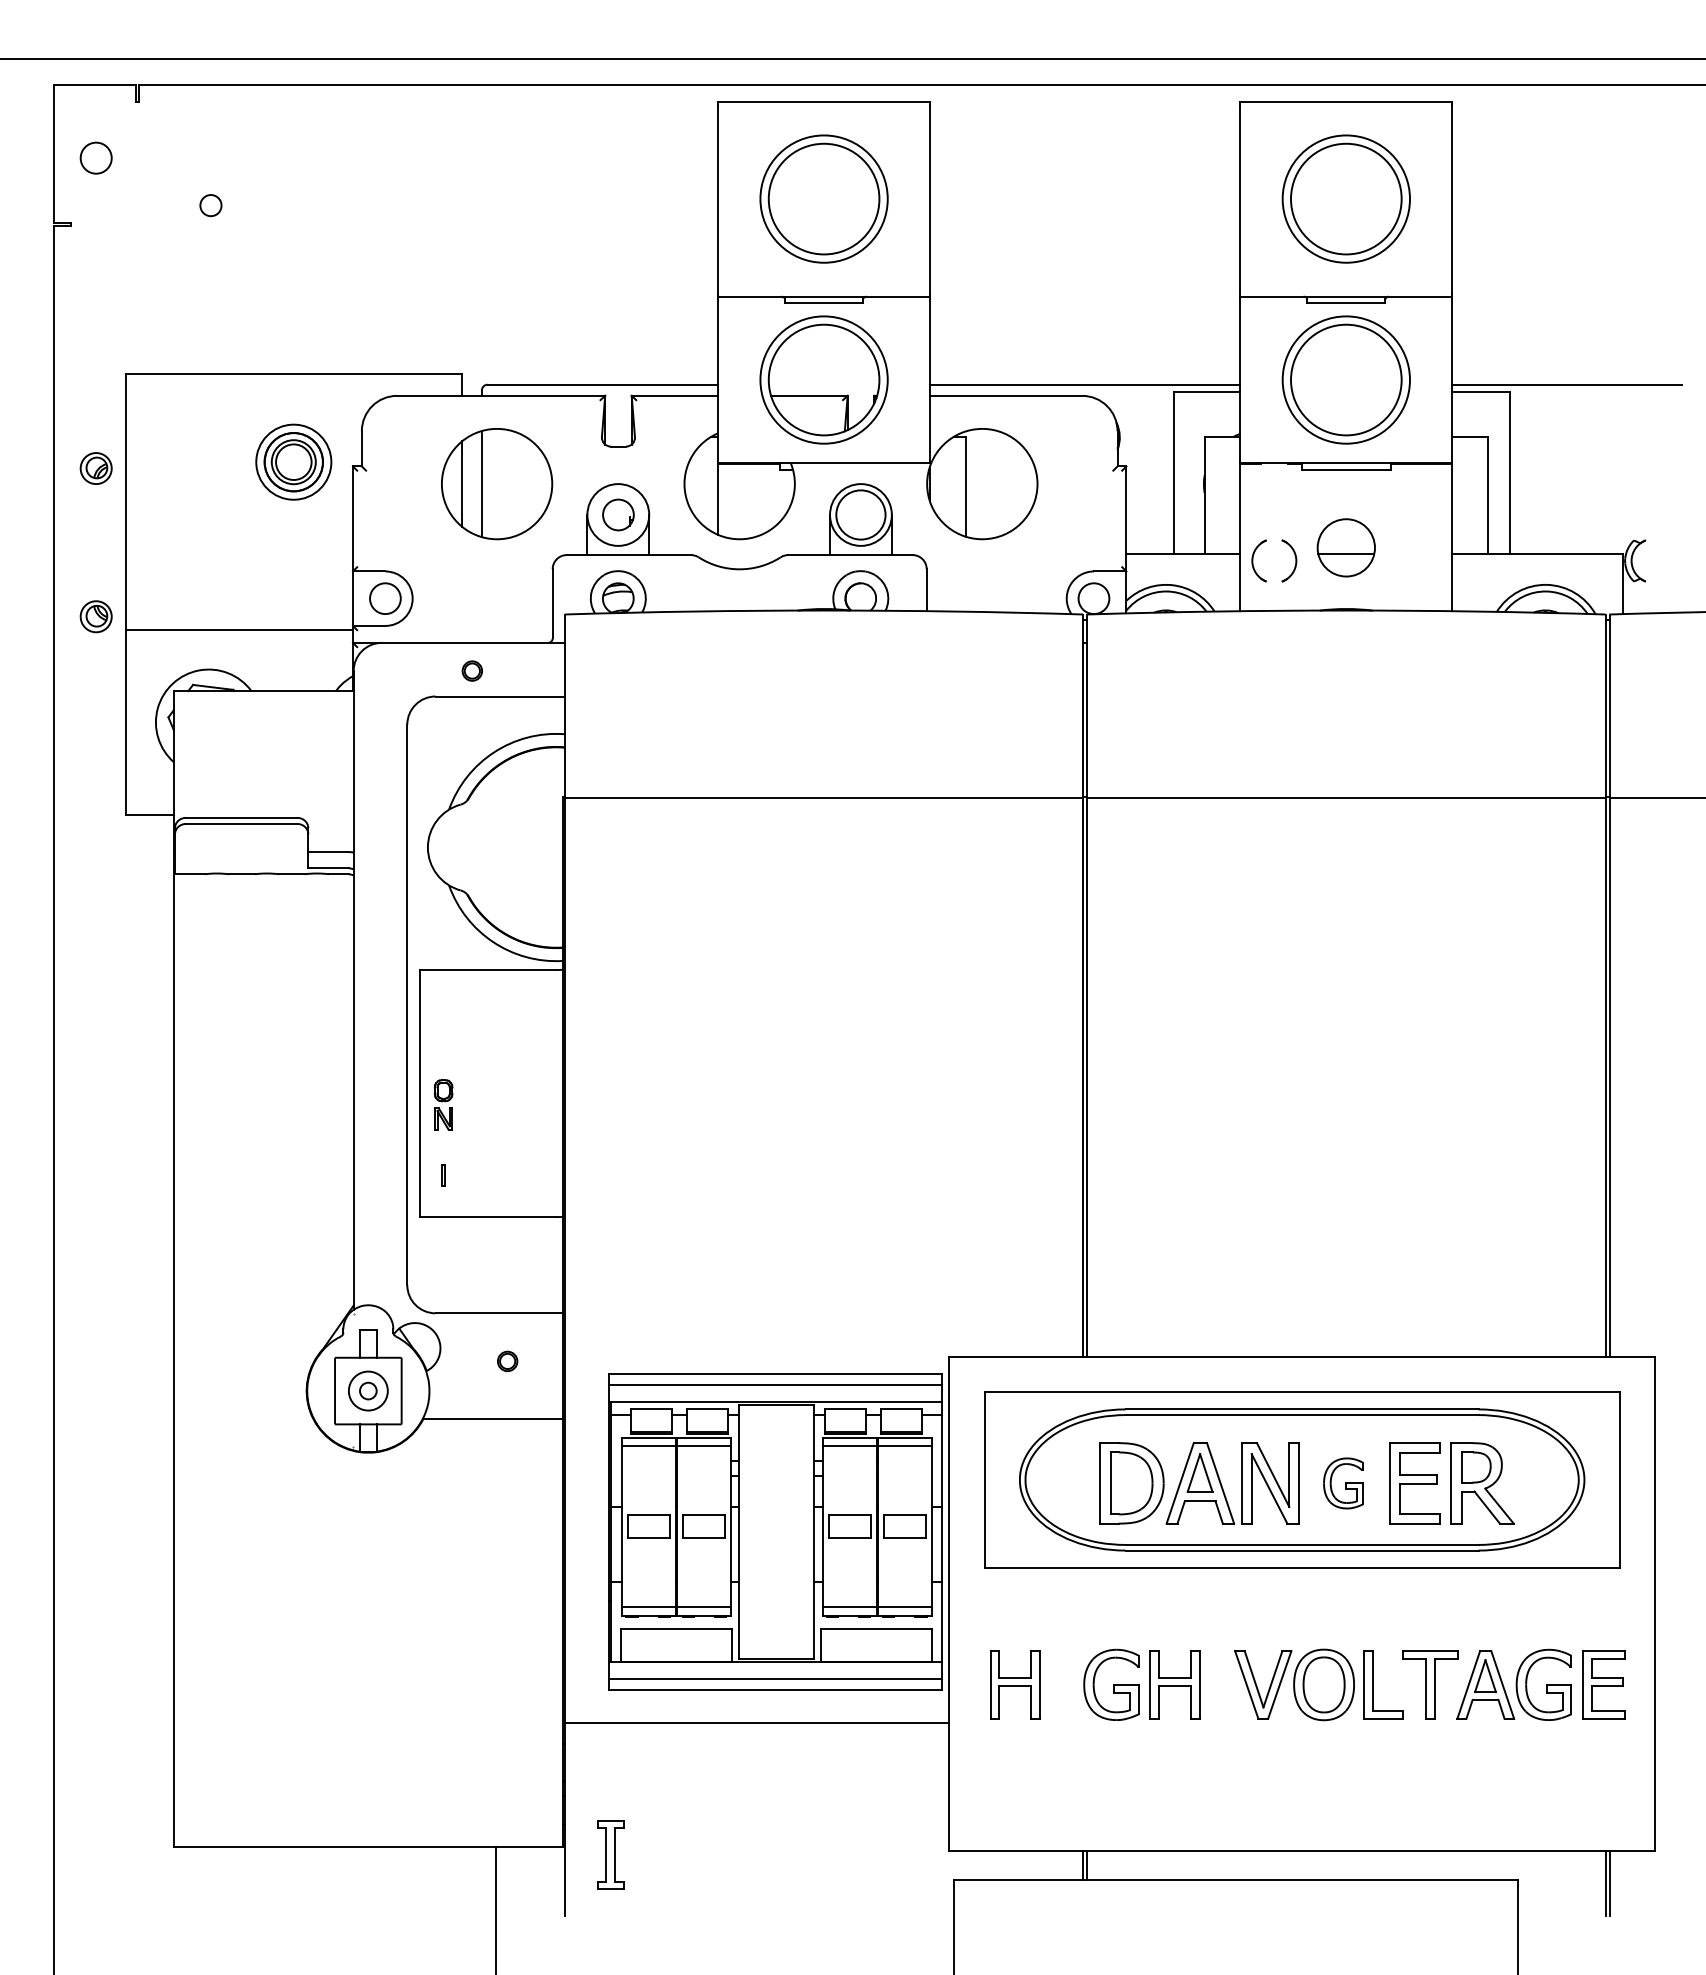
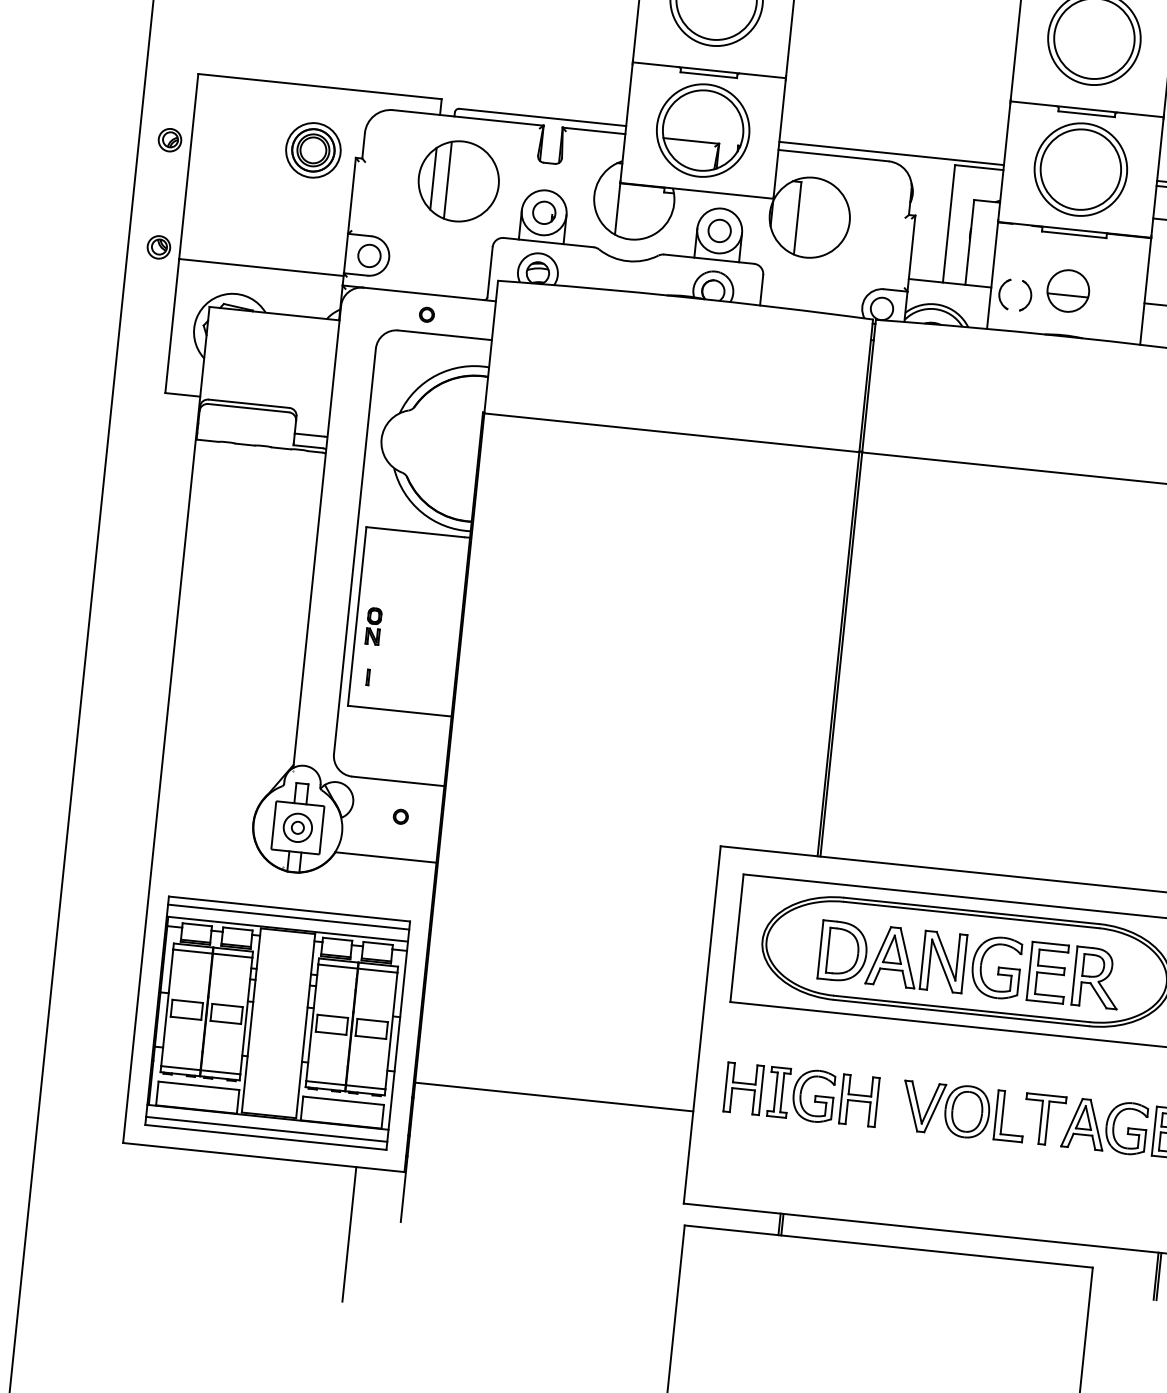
circle: (860, 514) -> (719, 230), size x0.62
part: (1343, 1483) -> (996, 967), size x1.67
part: (775, 1531) -> (277, 1022), moved
part: (610, 1854) -> (778, 1092), moved

